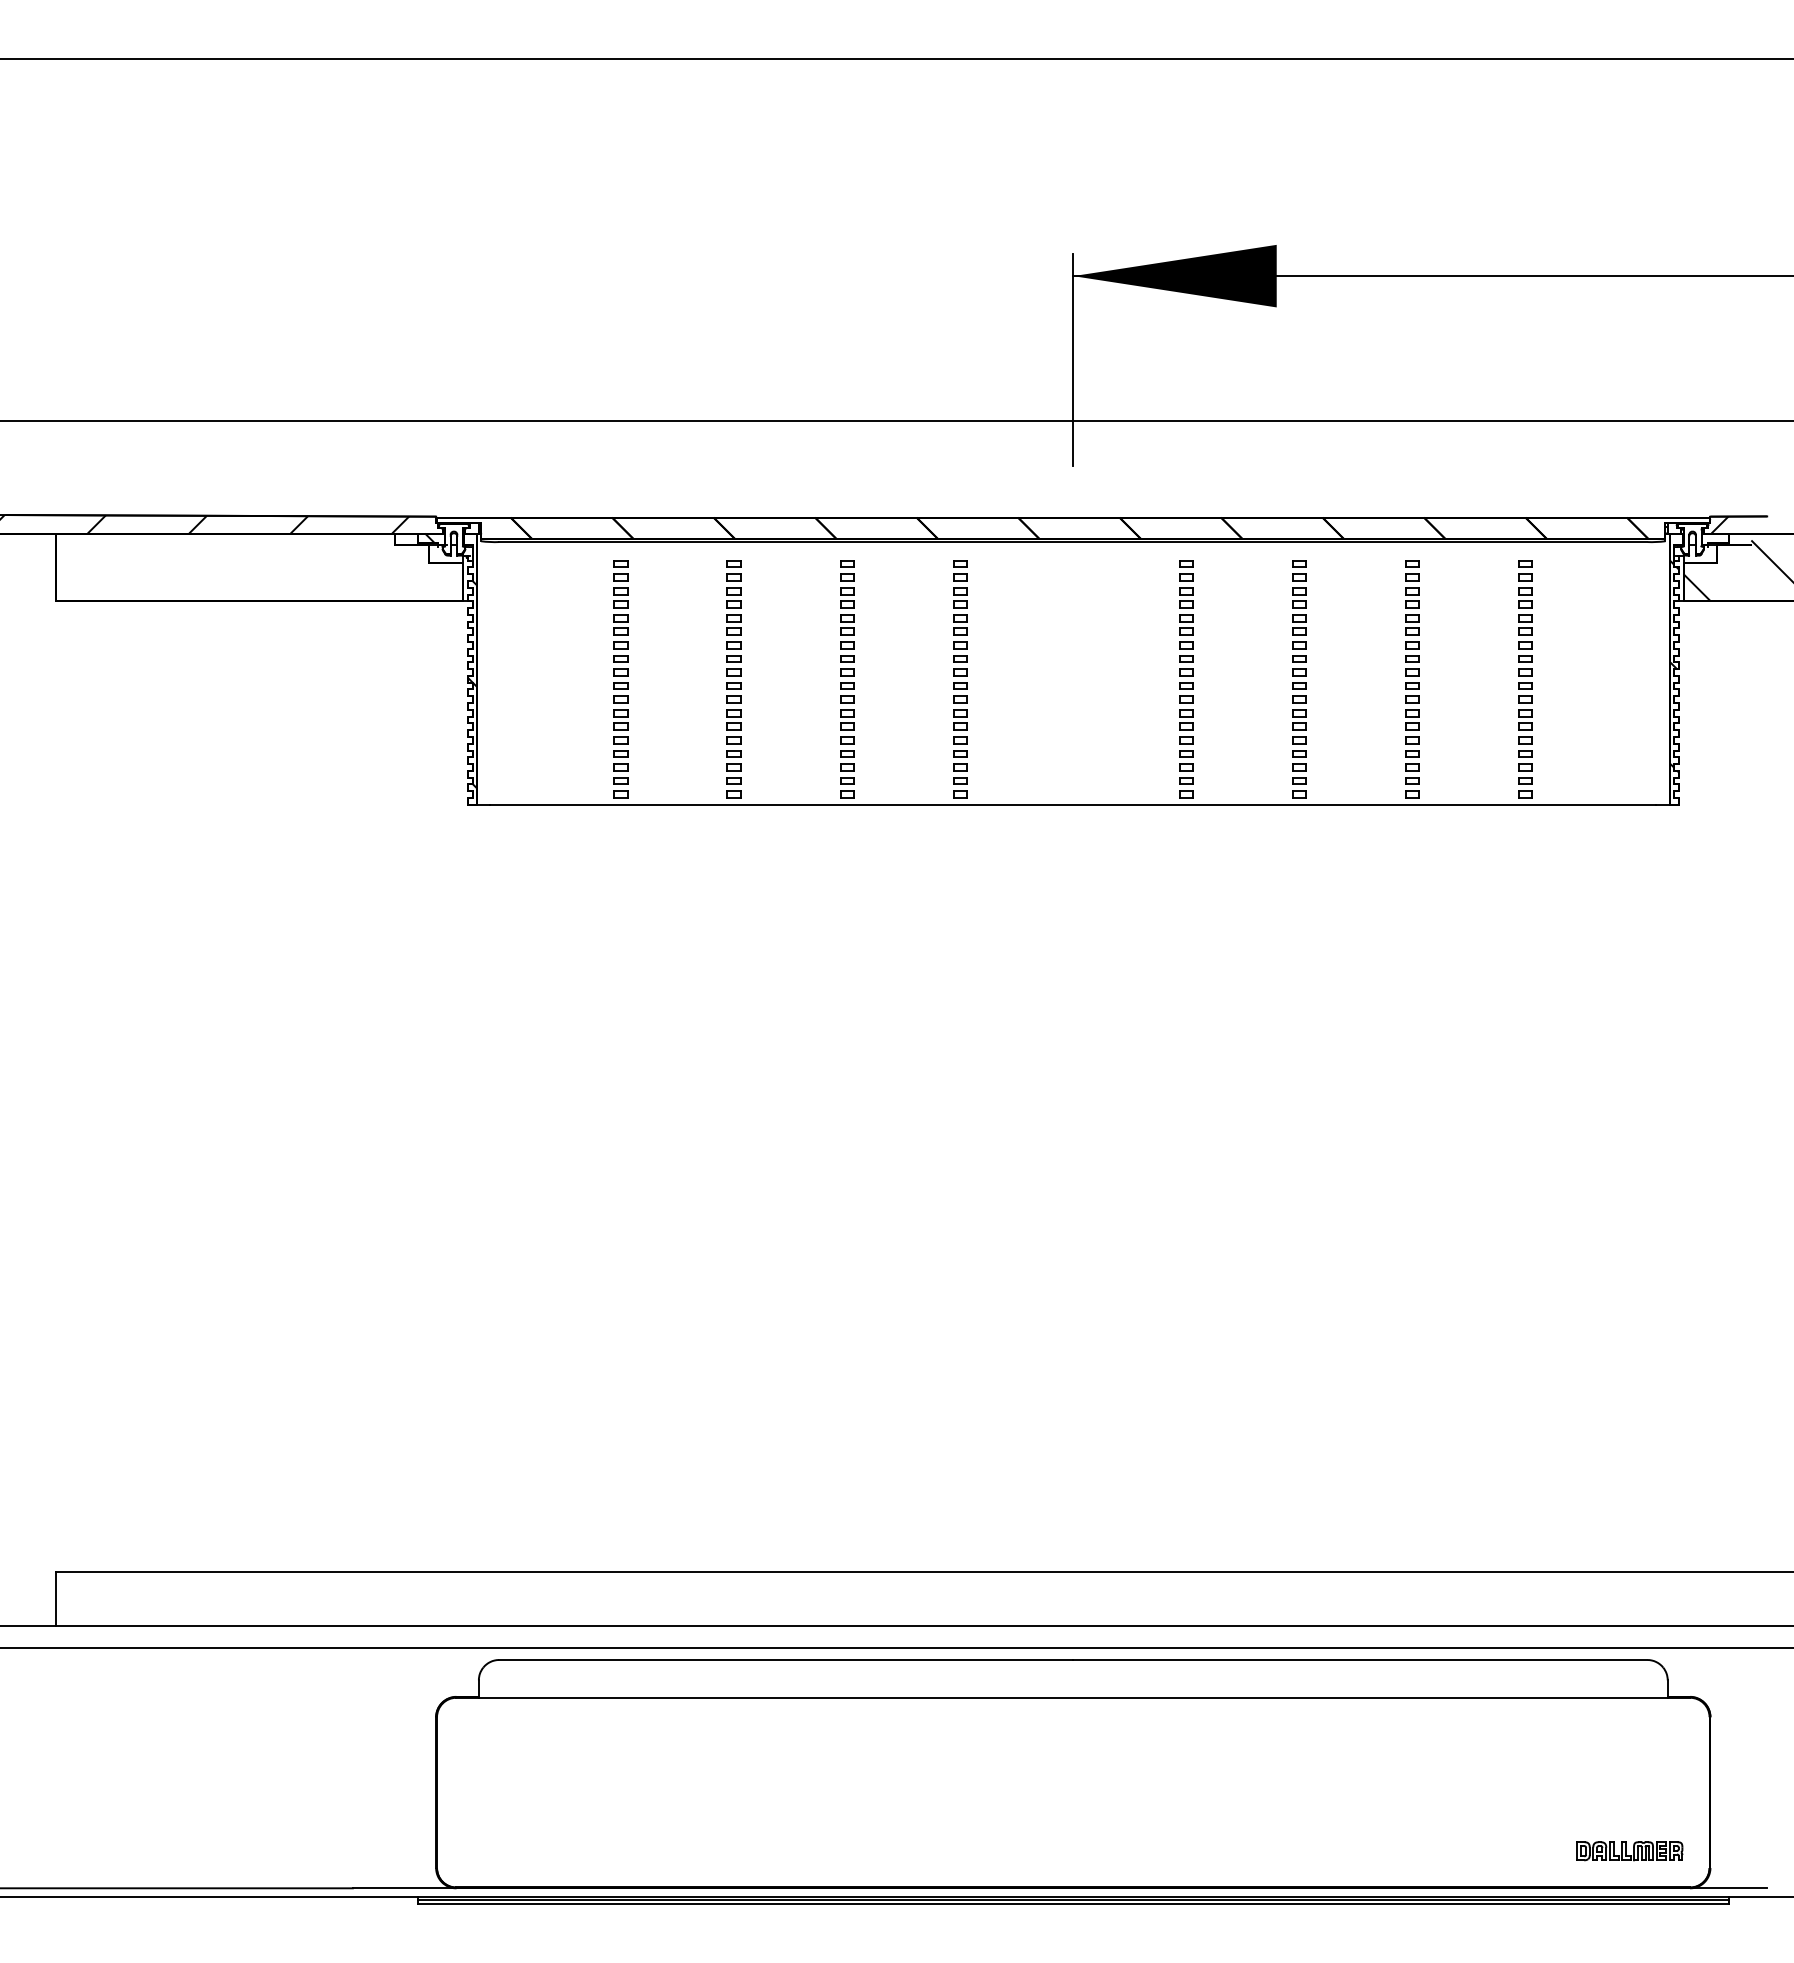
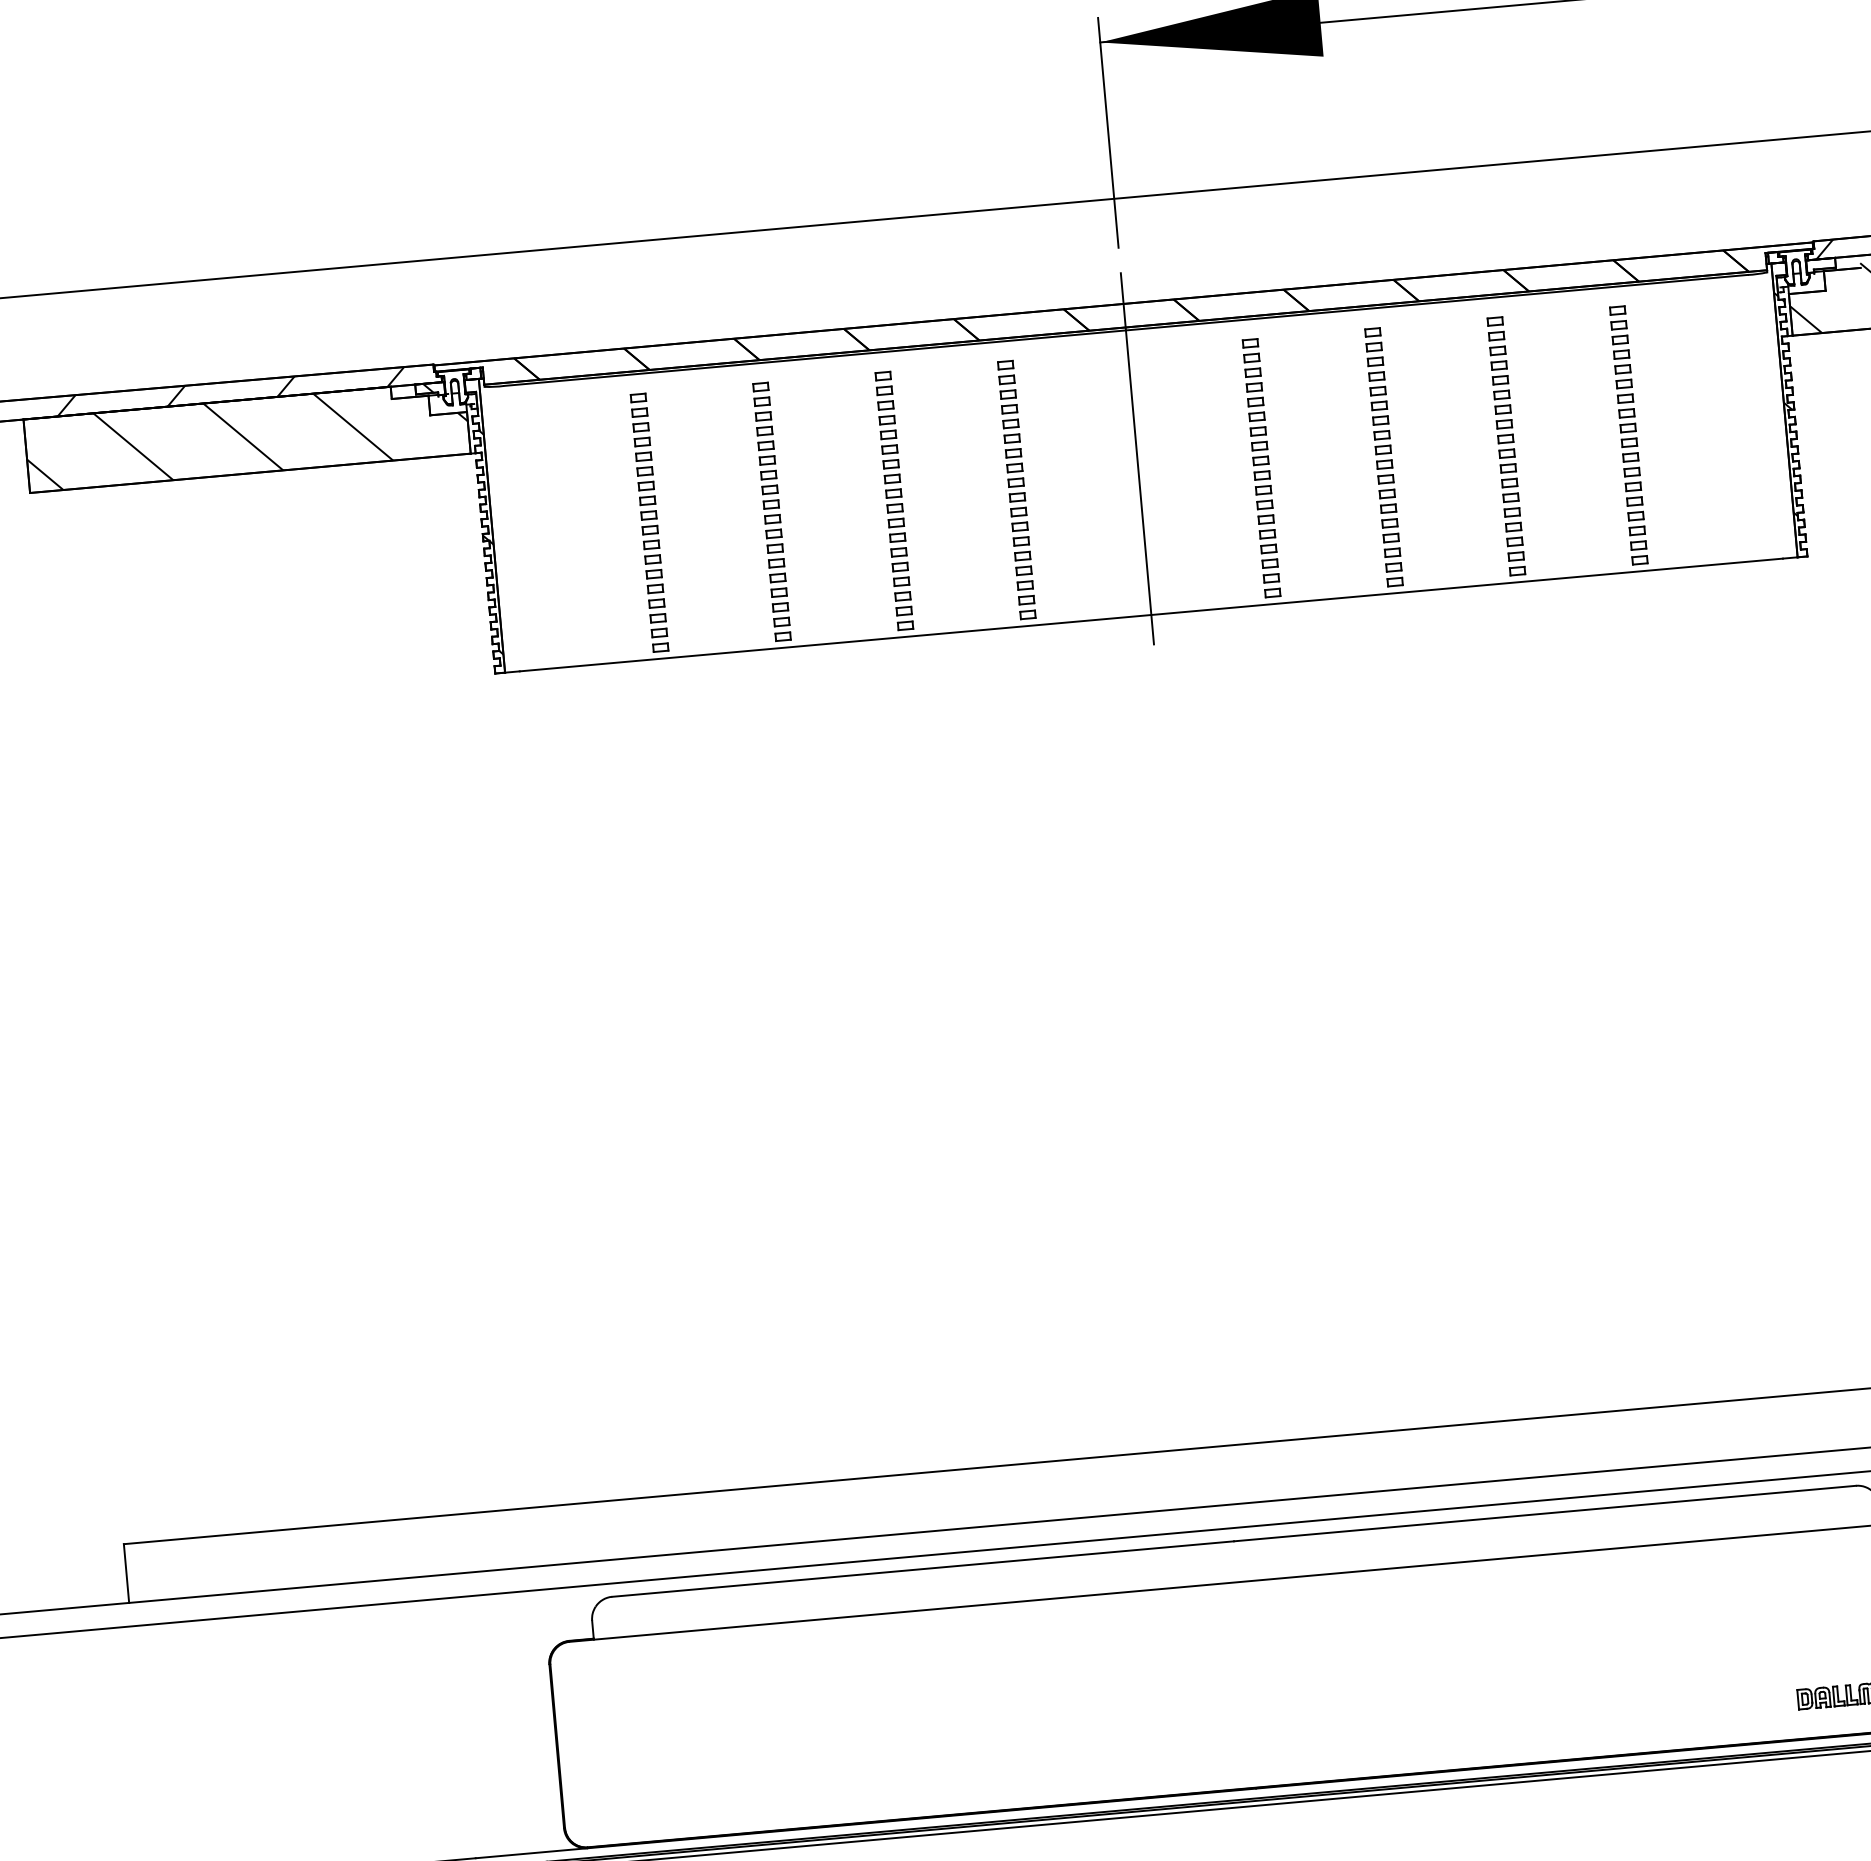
hatch: (259, 567) -> (246, 436), added
line: (1073, 668) -> (1138, 467), added

